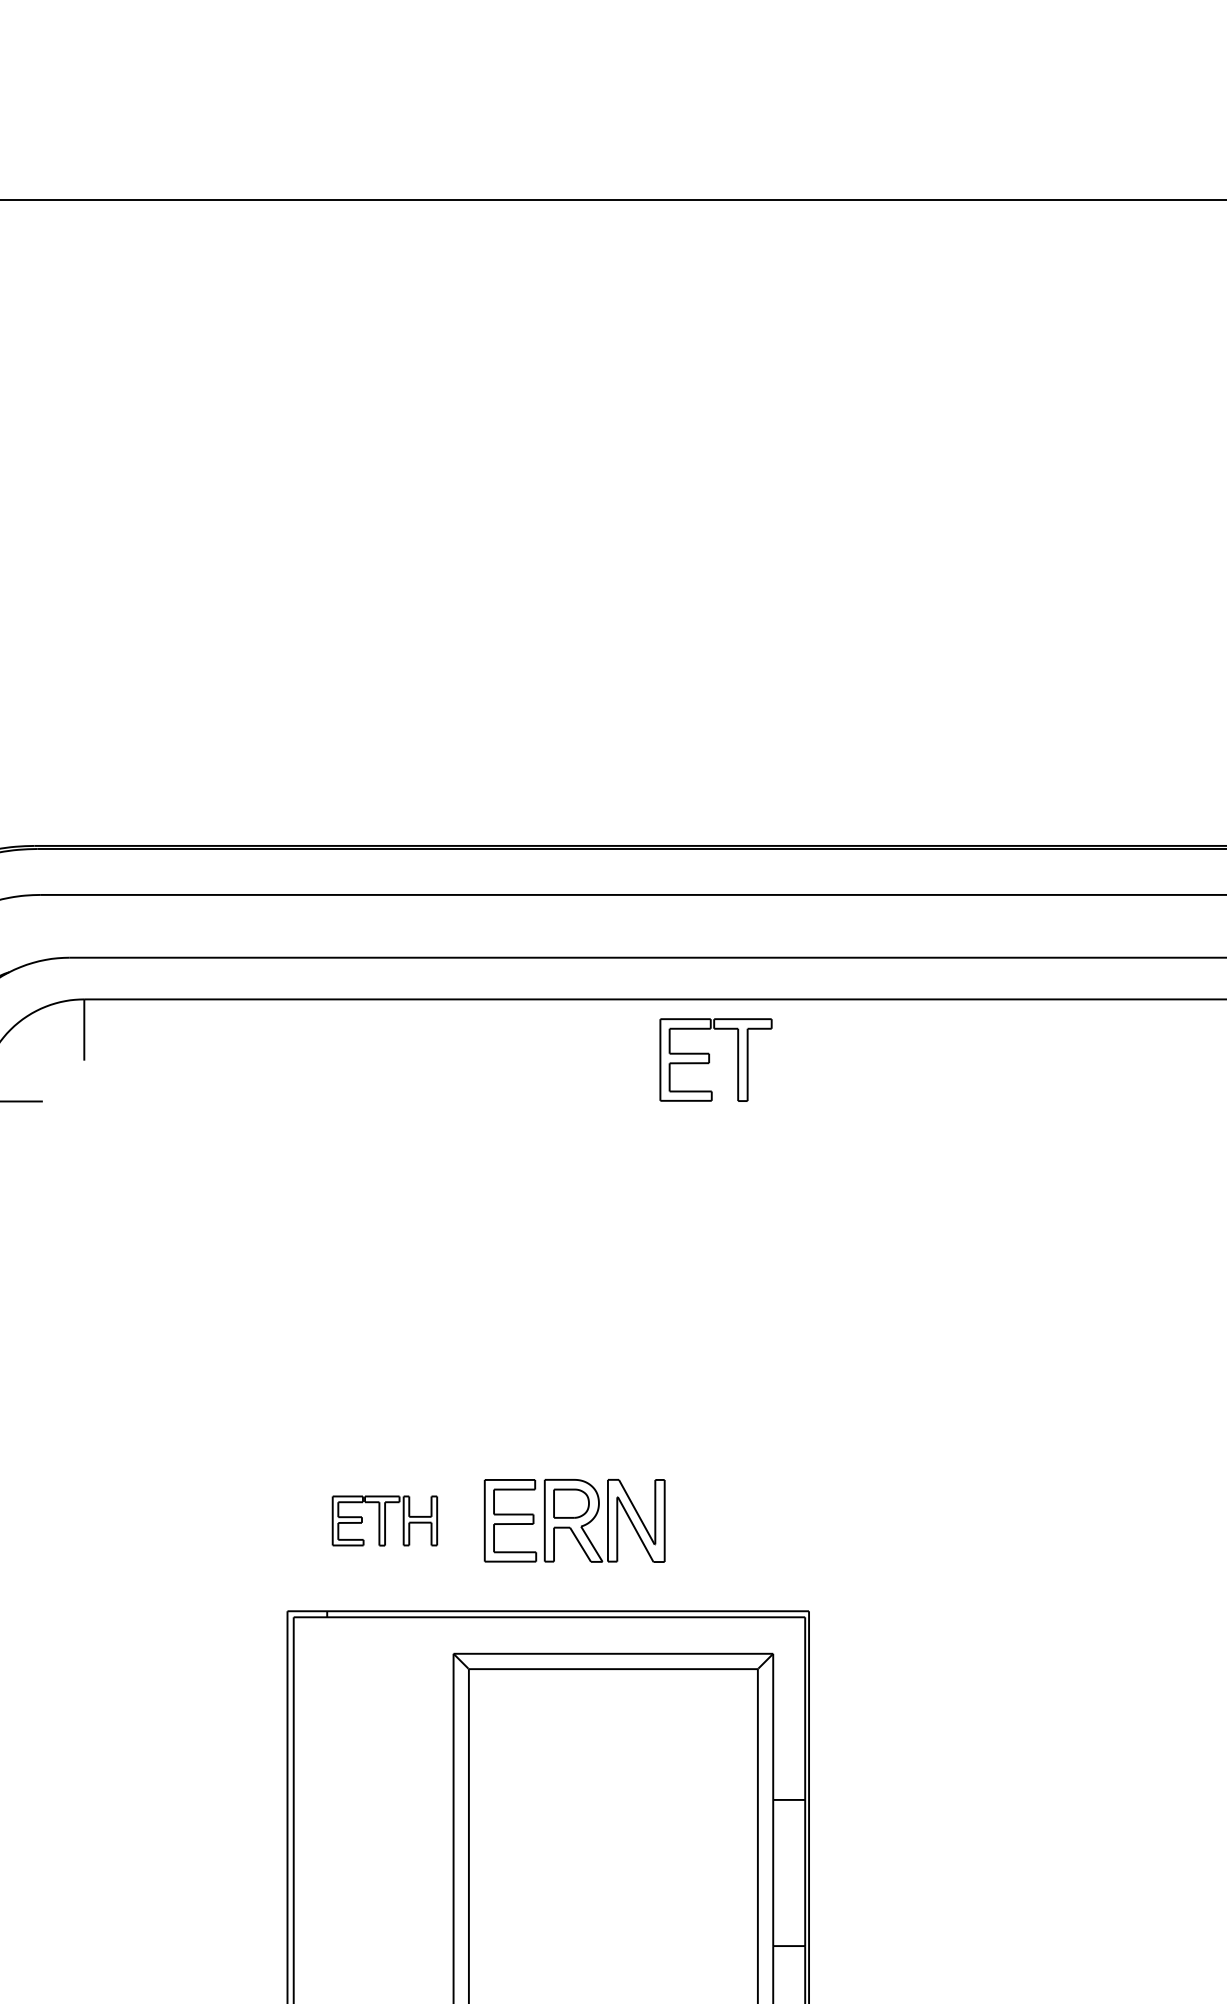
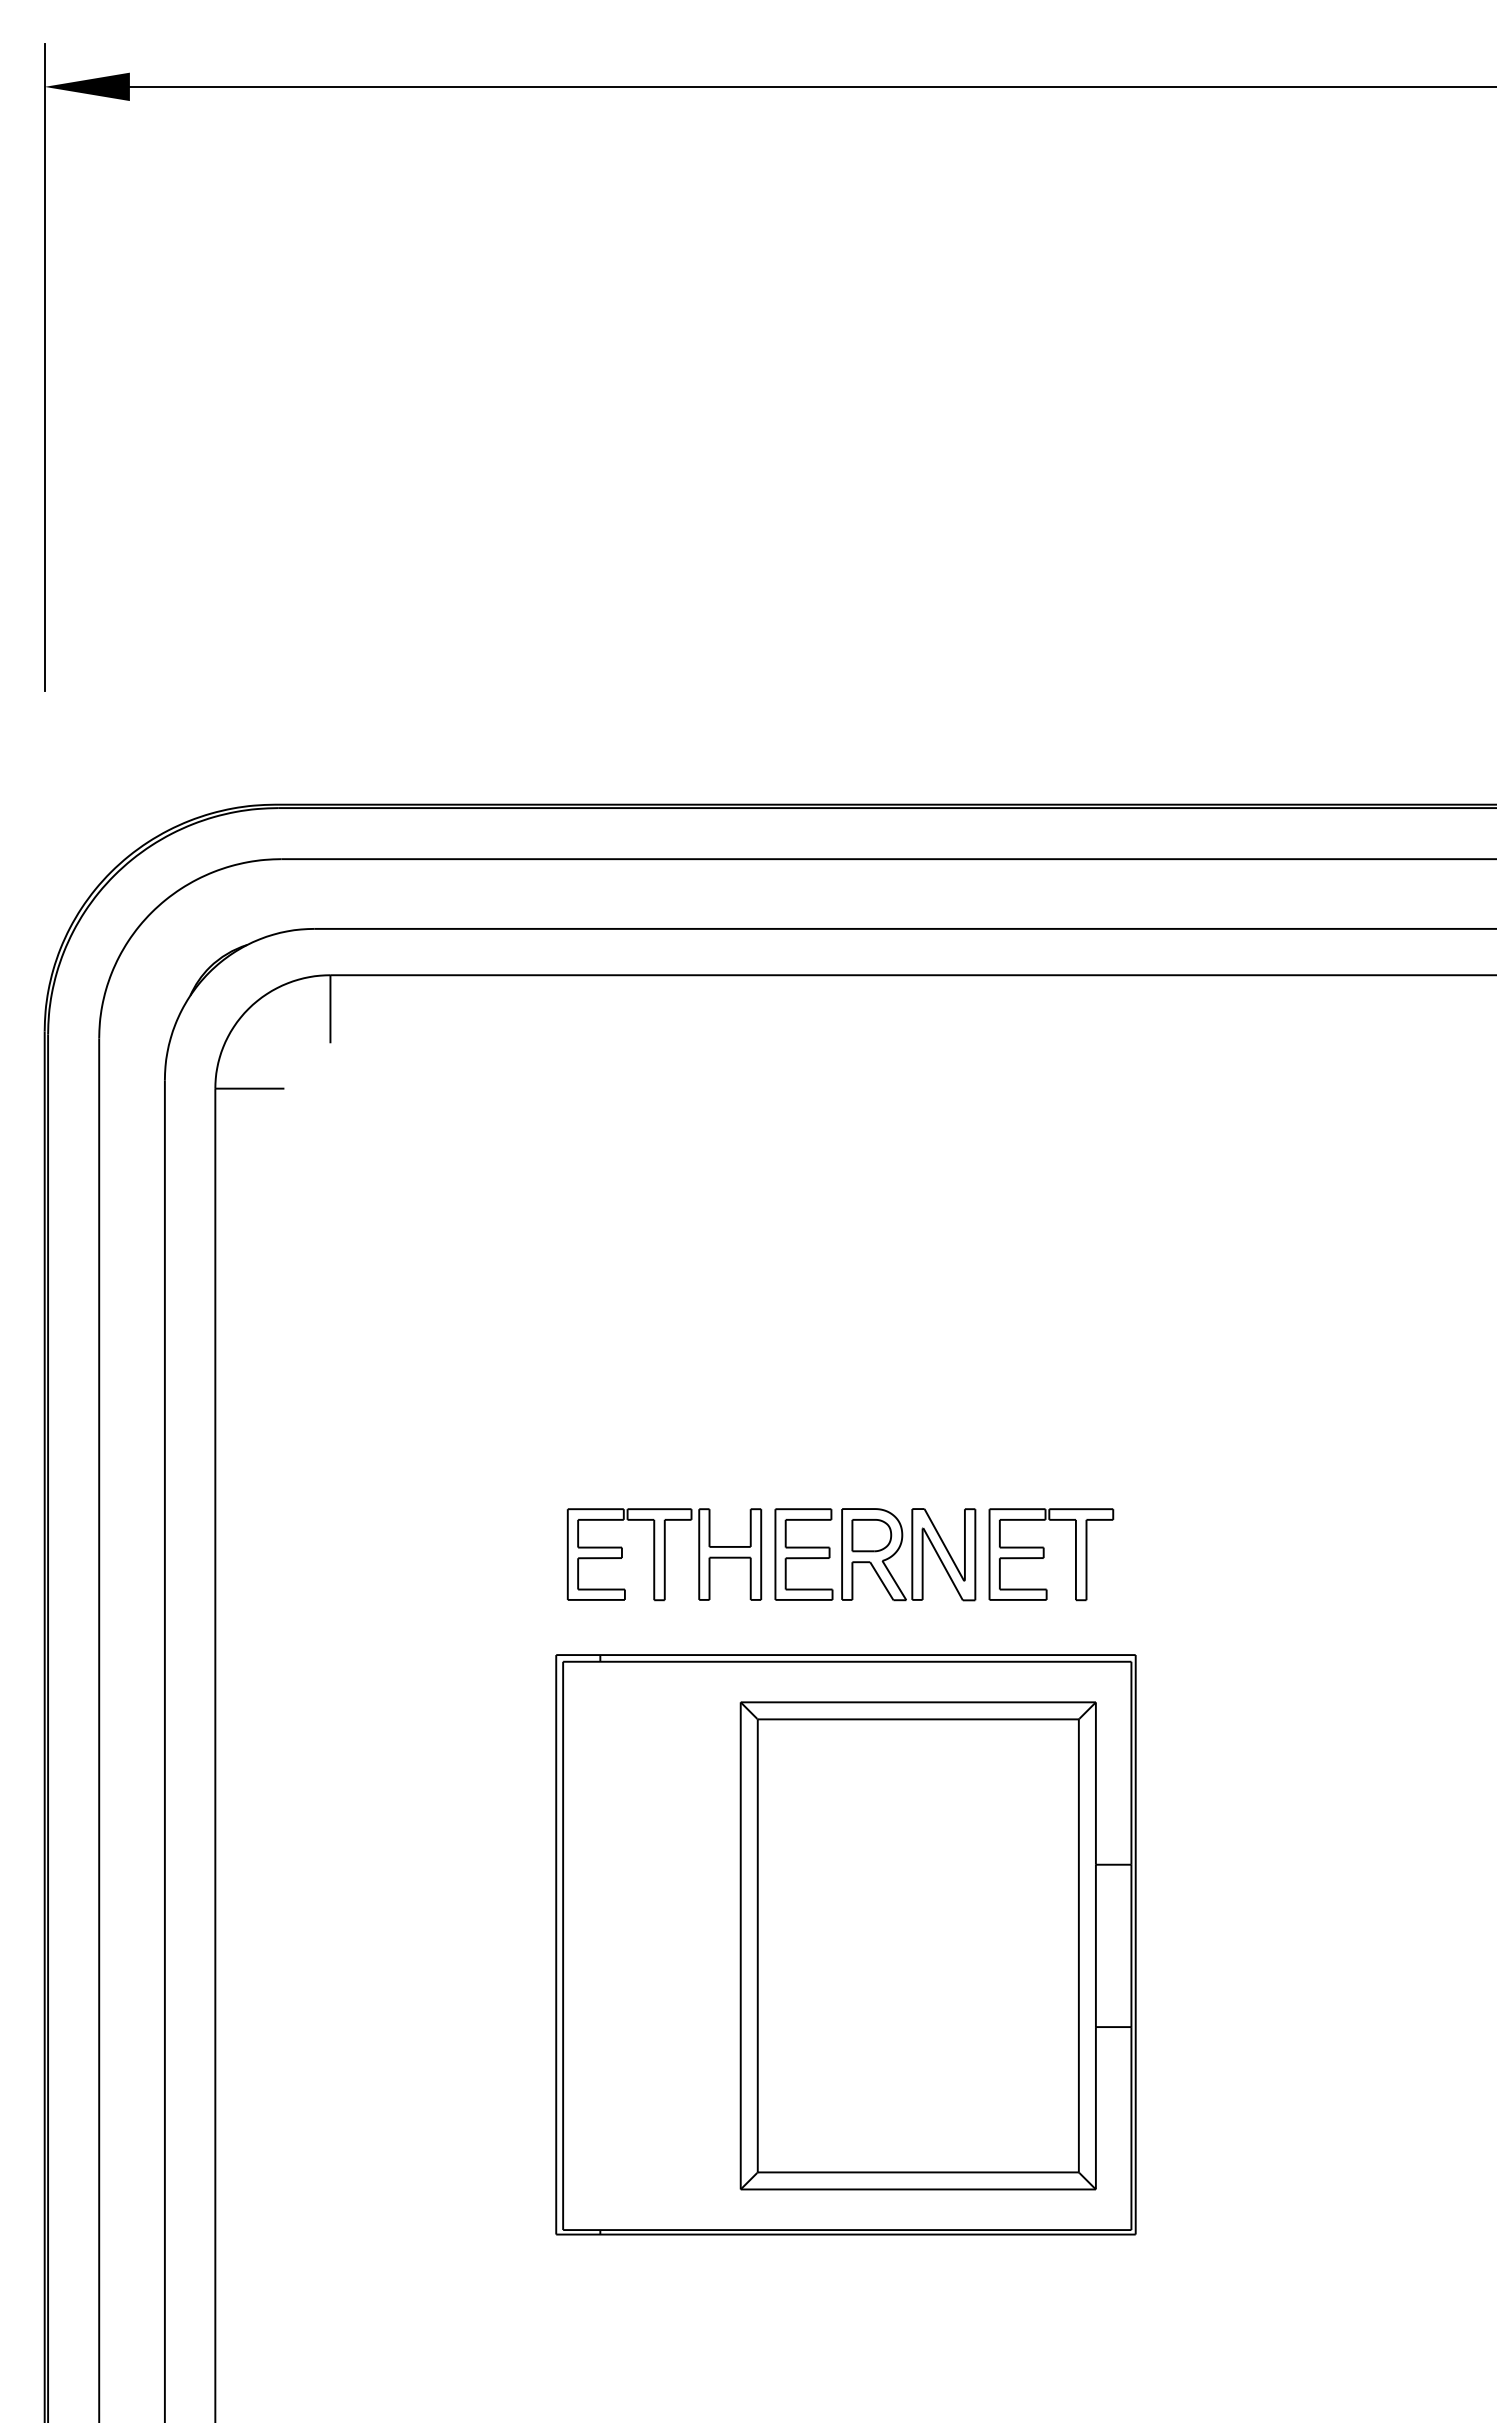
part: (709, 1059) -> (1044, 1554), moved
part: (384, 1520) -> (664, 1554), size x1.67

